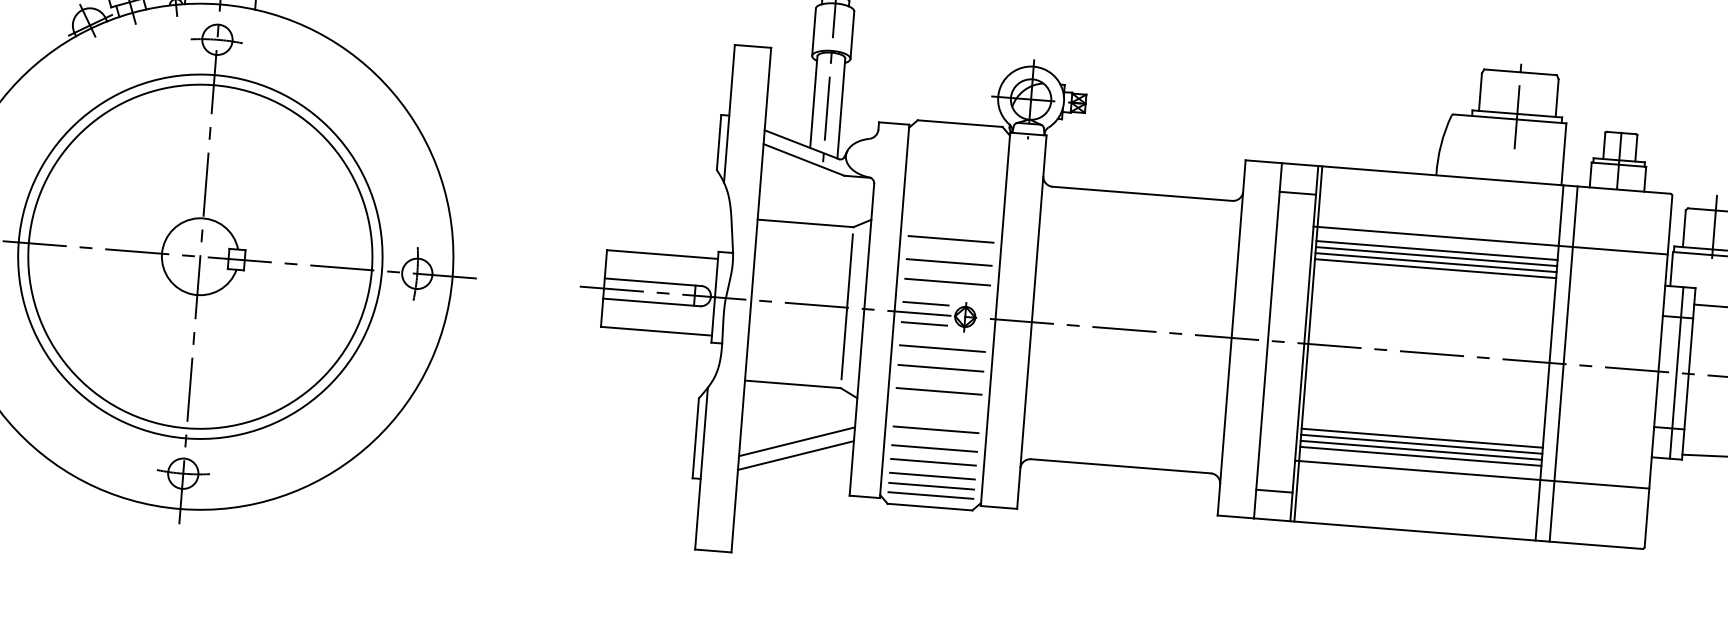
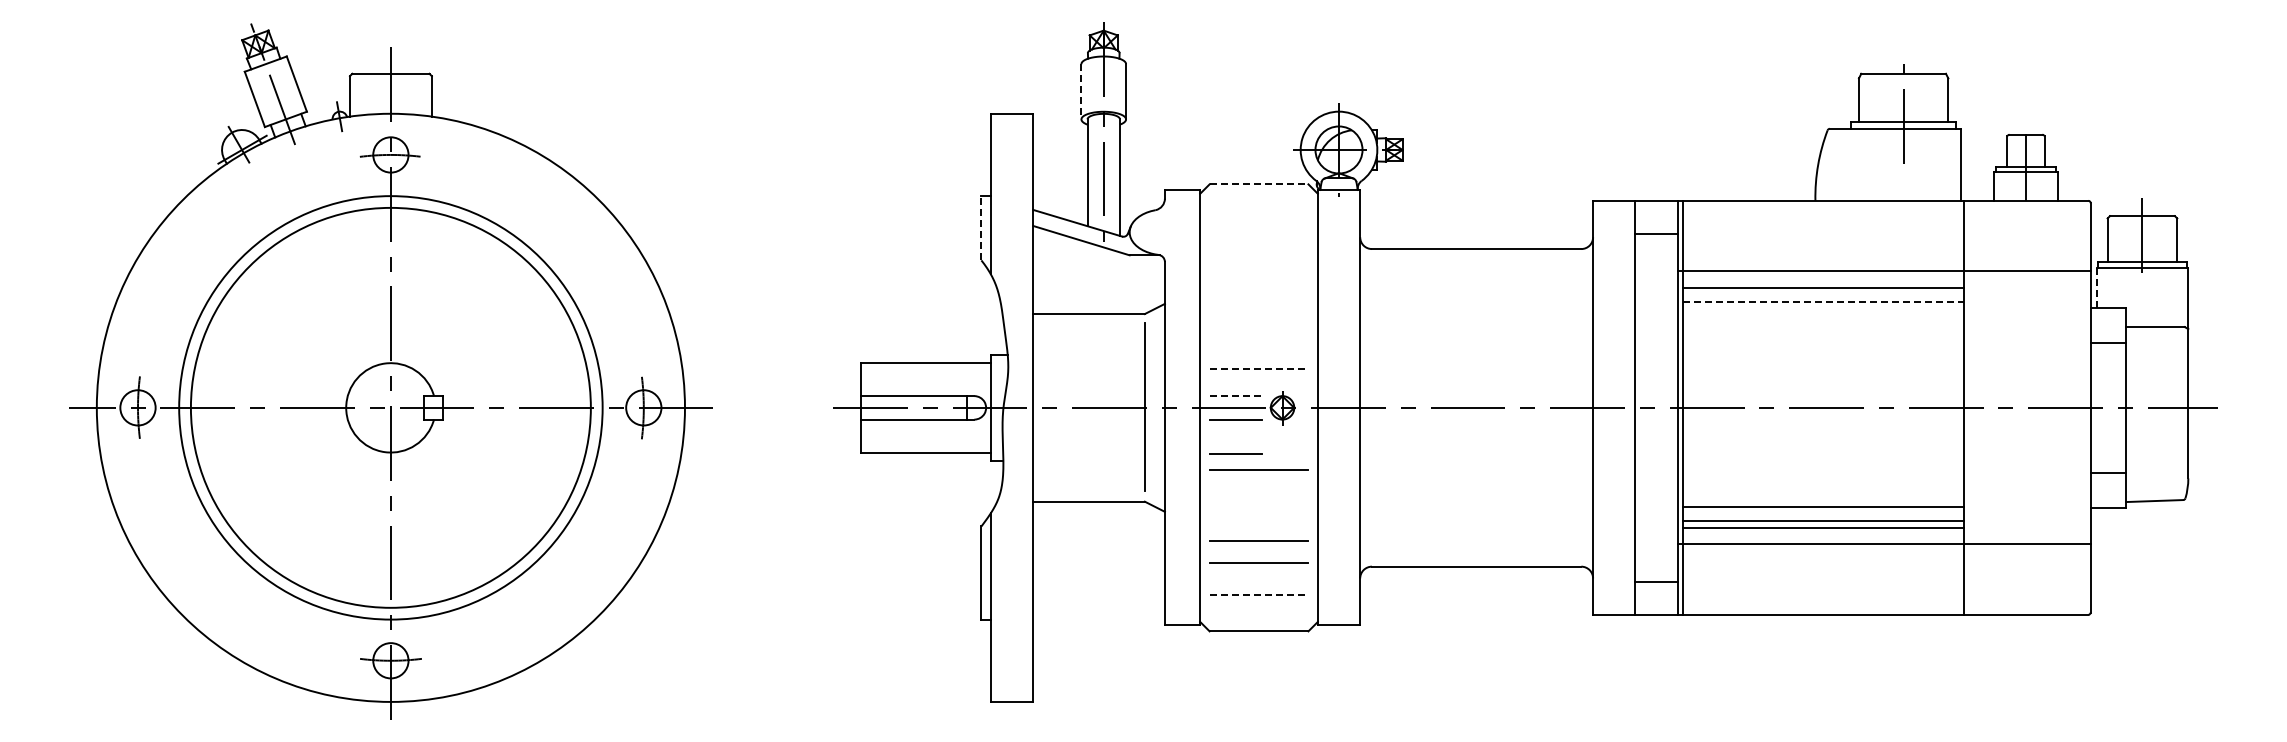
line: (814, 31) -> (1081, 91), solid -> dashed
line: (960, 123) -> (1259, 184), solid -> dashed
line: (719, 141) -> (981, 227), solid -> dashed
line: (950, 239) -> (1258, 319), removed
line: (1436, 256) -> (1822, 294), removed
line: (948, 262) -> (1258, 346), removed
line: (1436, 263) -> (1823, 302), solid -> dashed
line: (1435, 269) -> (1822, 309), removed
line: (1671, 269) -> (2096, 288), solid -> dashed
line: (948, 282) -> (1259, 369), solid -> dashed
line: (926, 304) -> (1236, 396), solid -> dashed
line: (942, 348) -> (1258, 446), removed
line: (921, 352) -> (1235, 453), added
line: (1564, 363) -> (1980, 407), removed
line: (1676, 372) -> (2111, 407), removed
line: (938, 391) -> (1258, 496), removed
line: (796, 441) -> (1098, 567), removed
line: (1421, 444) -> (1822, 513), removed
line: (795, 455) -> (1098, 583), removed
line: (933, 462) -> (1258, 579), removed
line: (932, 476) -> (1259, 595), solid -> dashed
line: (931, 486) -> (1258, 607), removed
line: (930, 495) -> (1258, 617), removed

